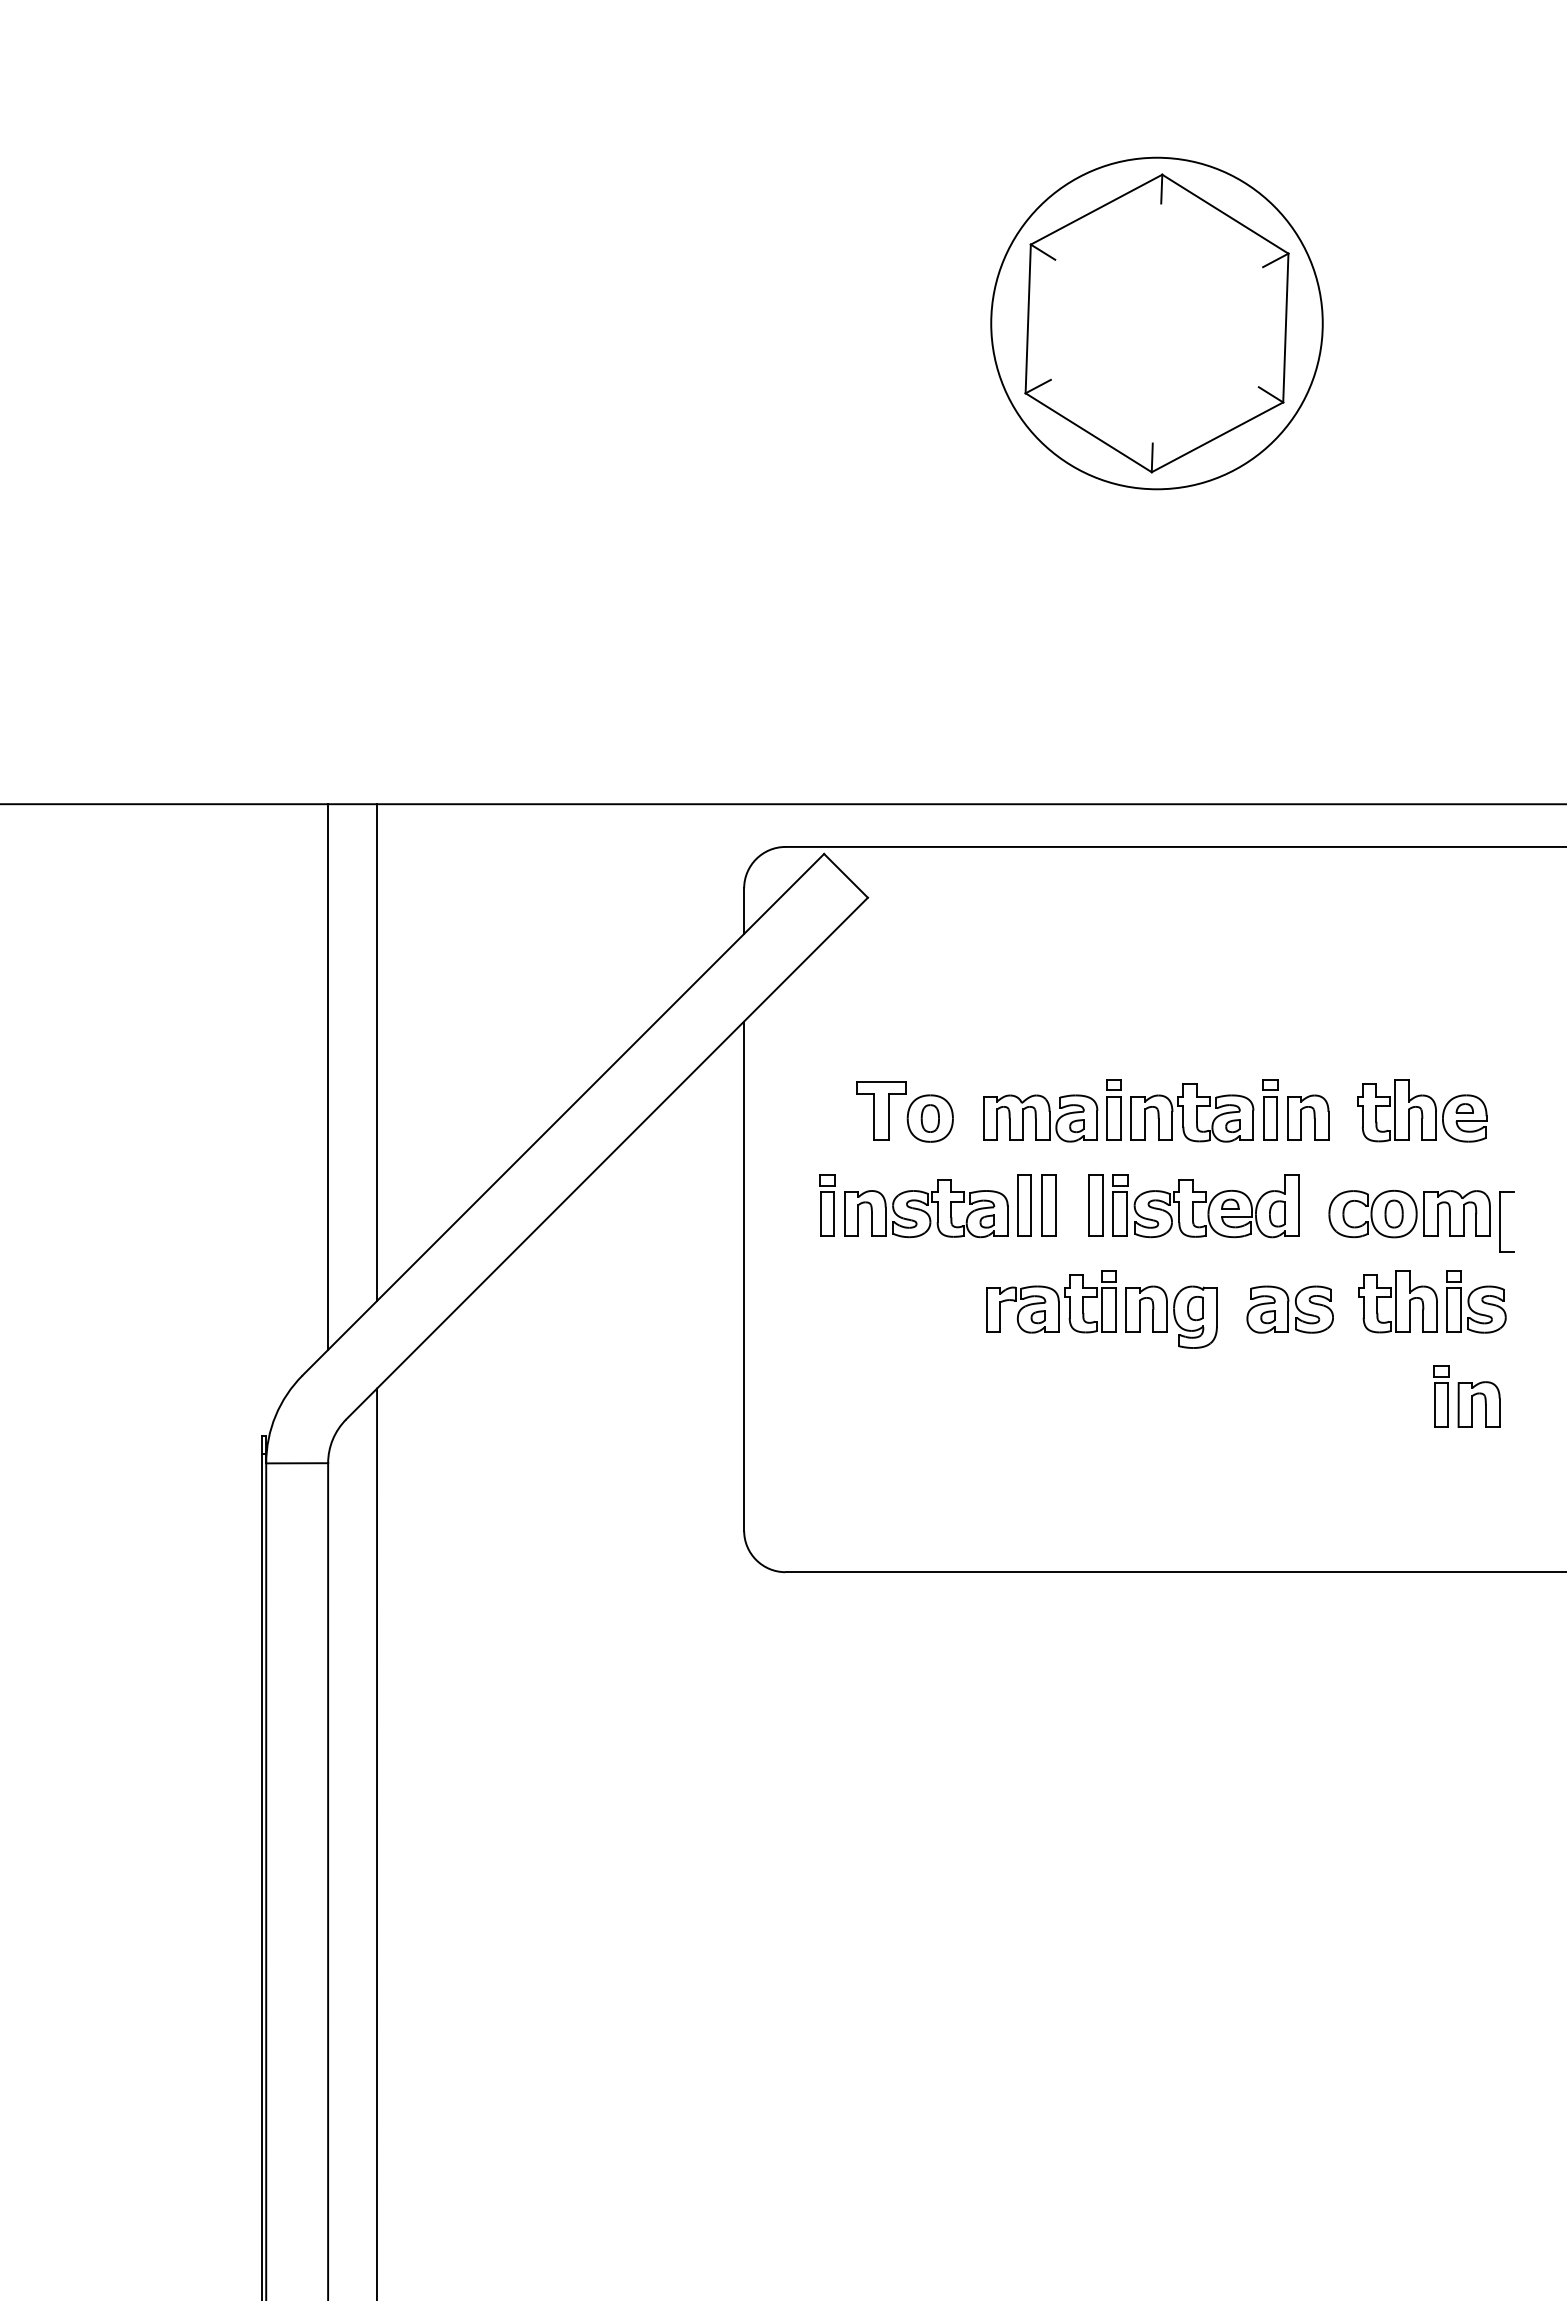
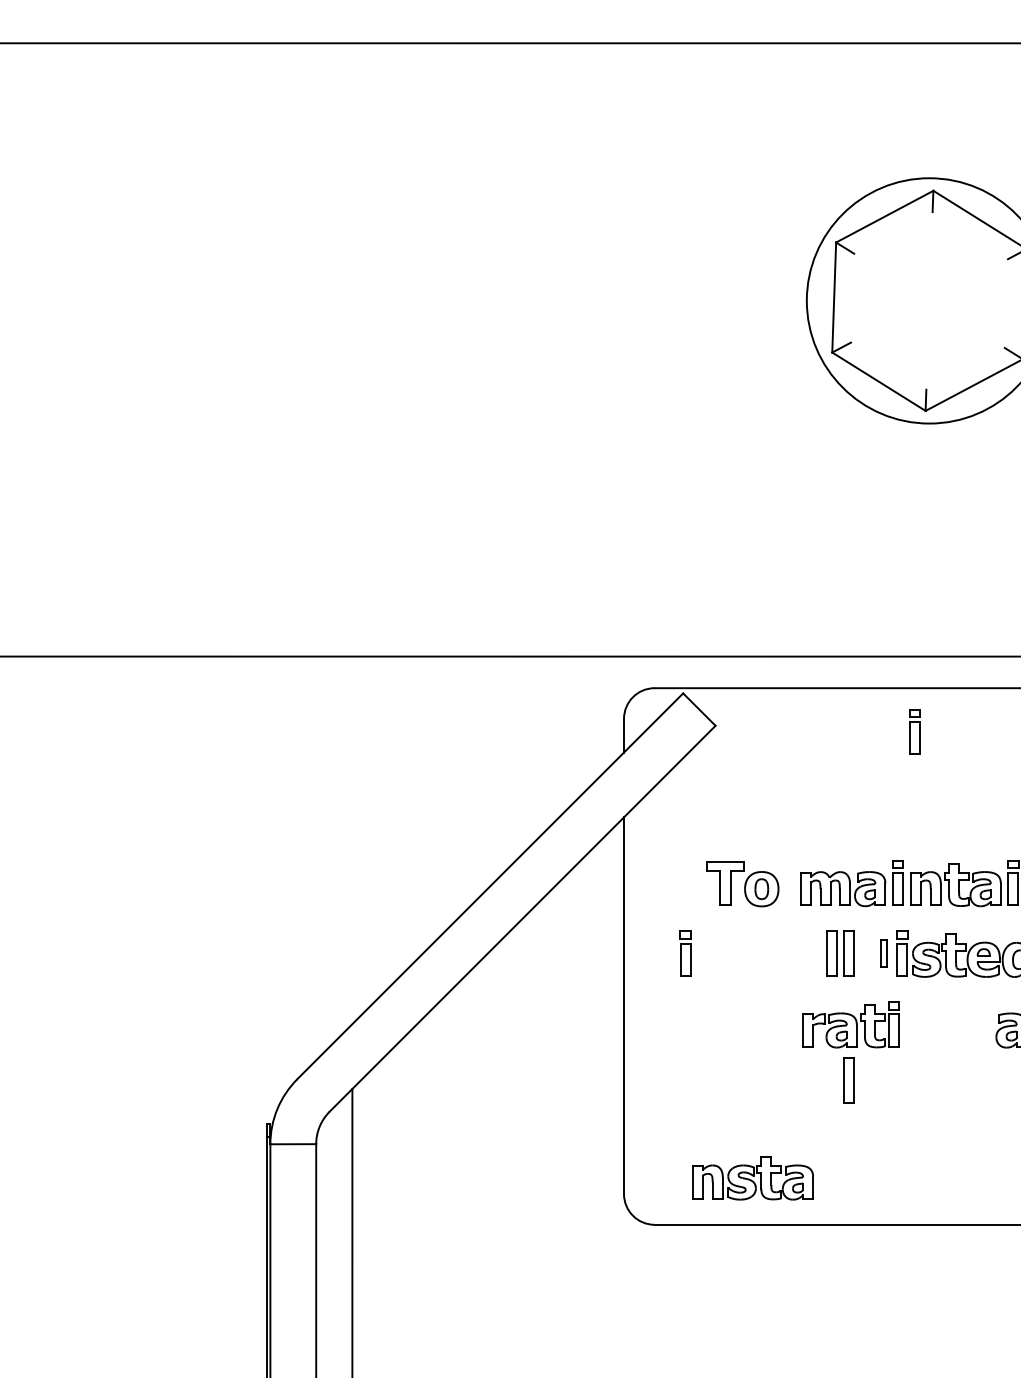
part: (1136, 905) -> (914, 731), added
line: (377, 1052) -> (352, 840), removed
line: (328, 1076) -> (316, 858), removed
part: (1095, 1205) -> (883, 953), size x0.6
part: (926, 1208) -> (753, 1178), moved
part: (1171, 1316) -> (940, 1035), removed
part: (1048, 1376) -> (849, 1080), added

